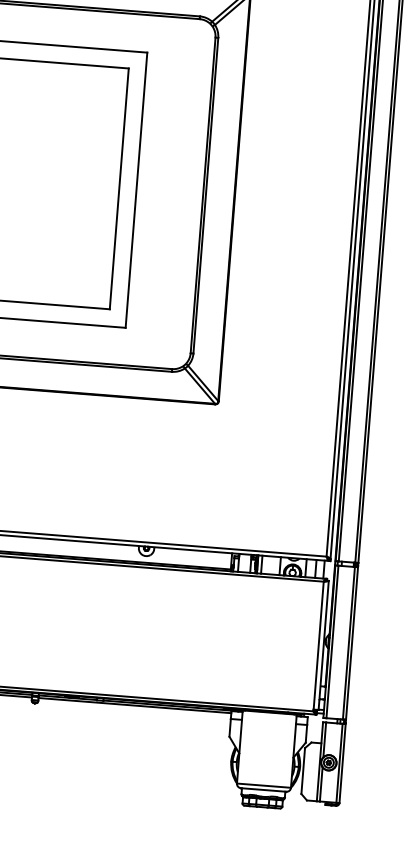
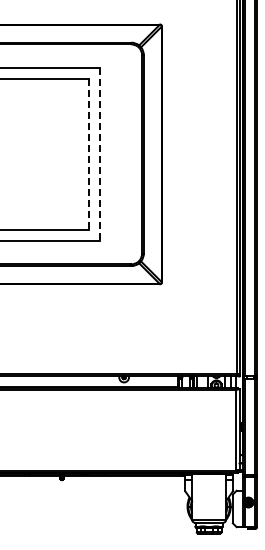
line: (119, 189) -> (89, 154), solid -> dashed
line: (136, 190) -> (100, 154), solid -> dashed

